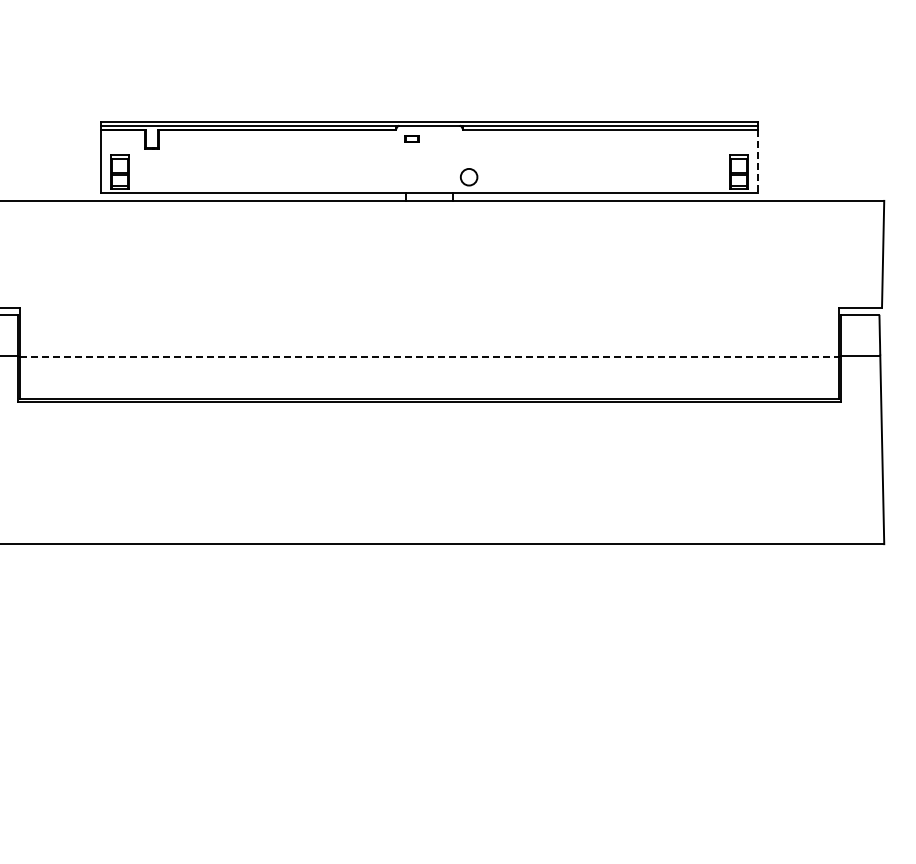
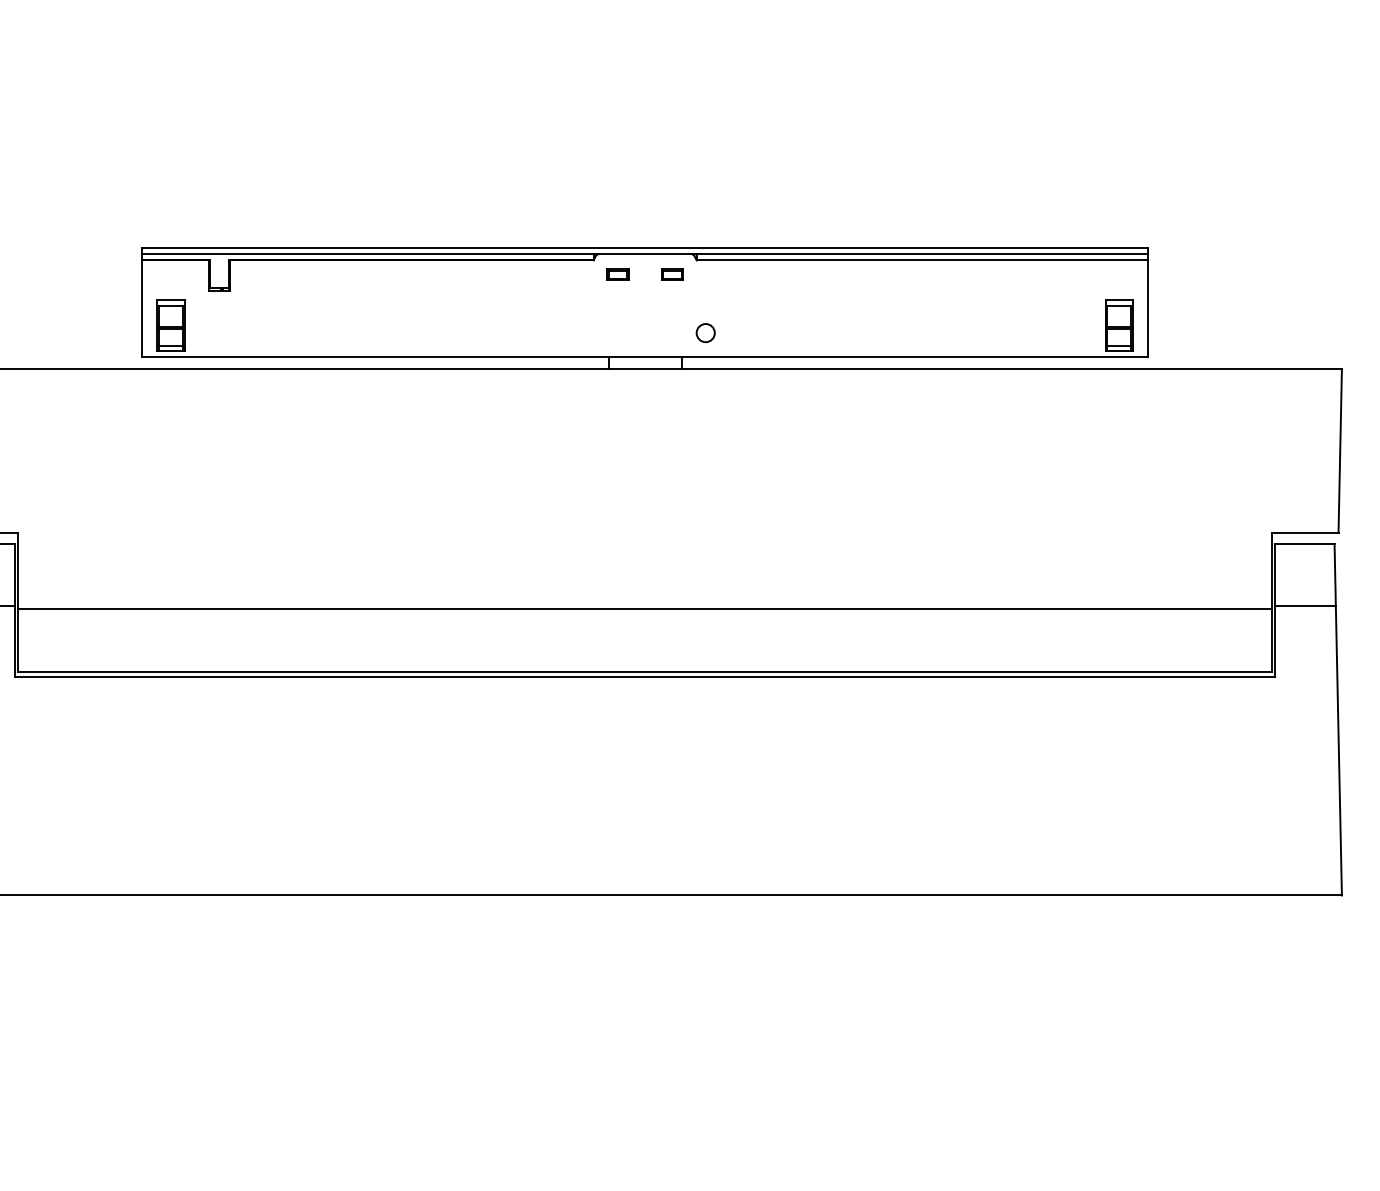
part: (446, 138) -> (671, 273), added
line: (757, 161) -> (1147, 309), dashed -> solid
circle: (468, 176) -> (704, 332), size x0.71
line: (430, 357) -> (646, 609), dashed -> solid

